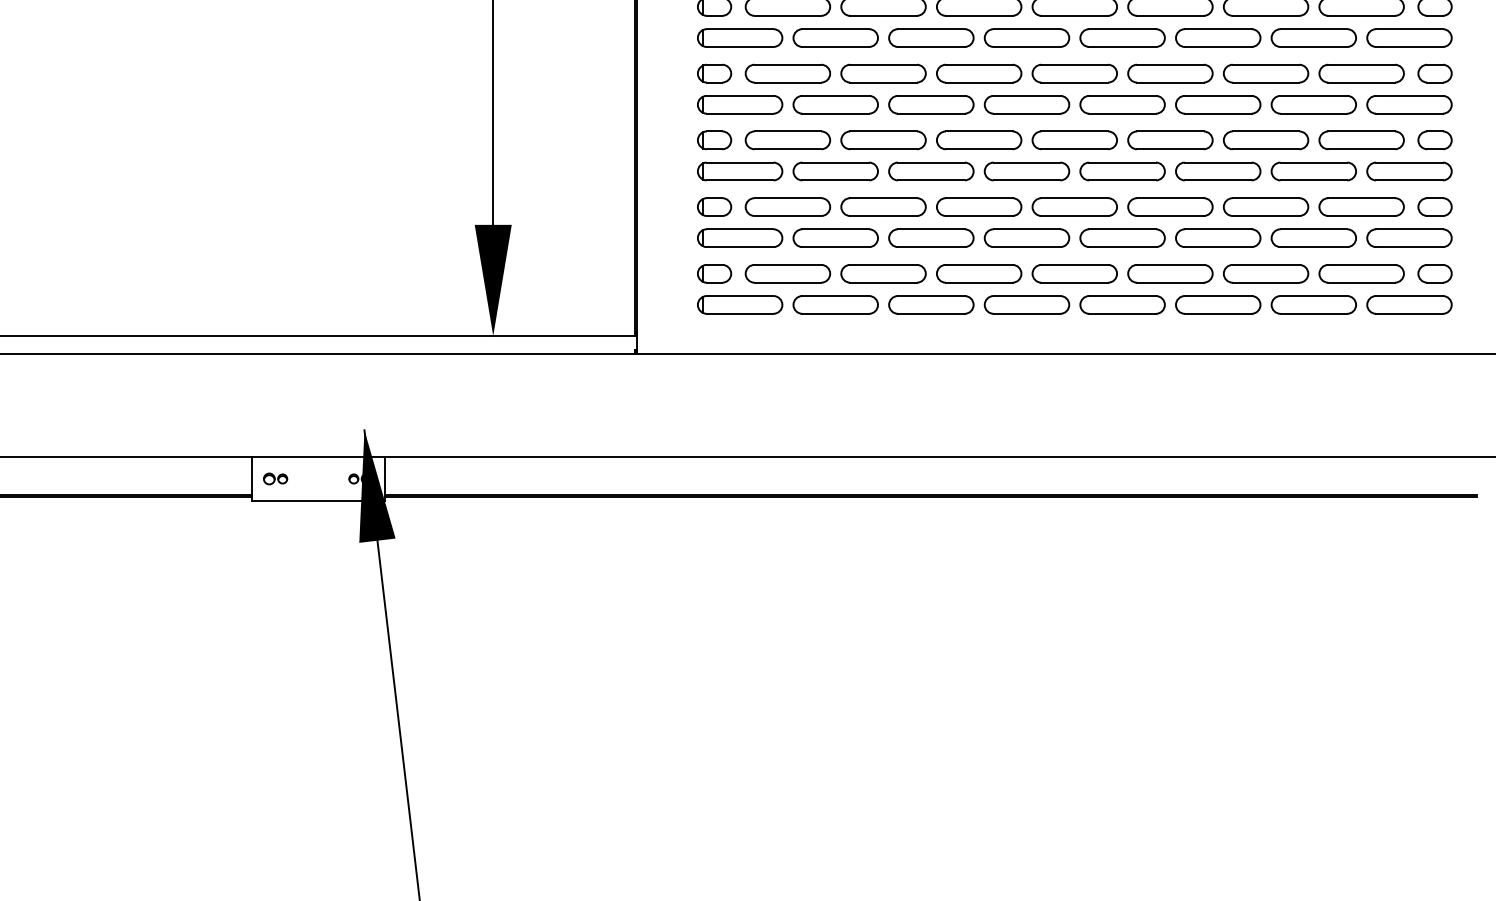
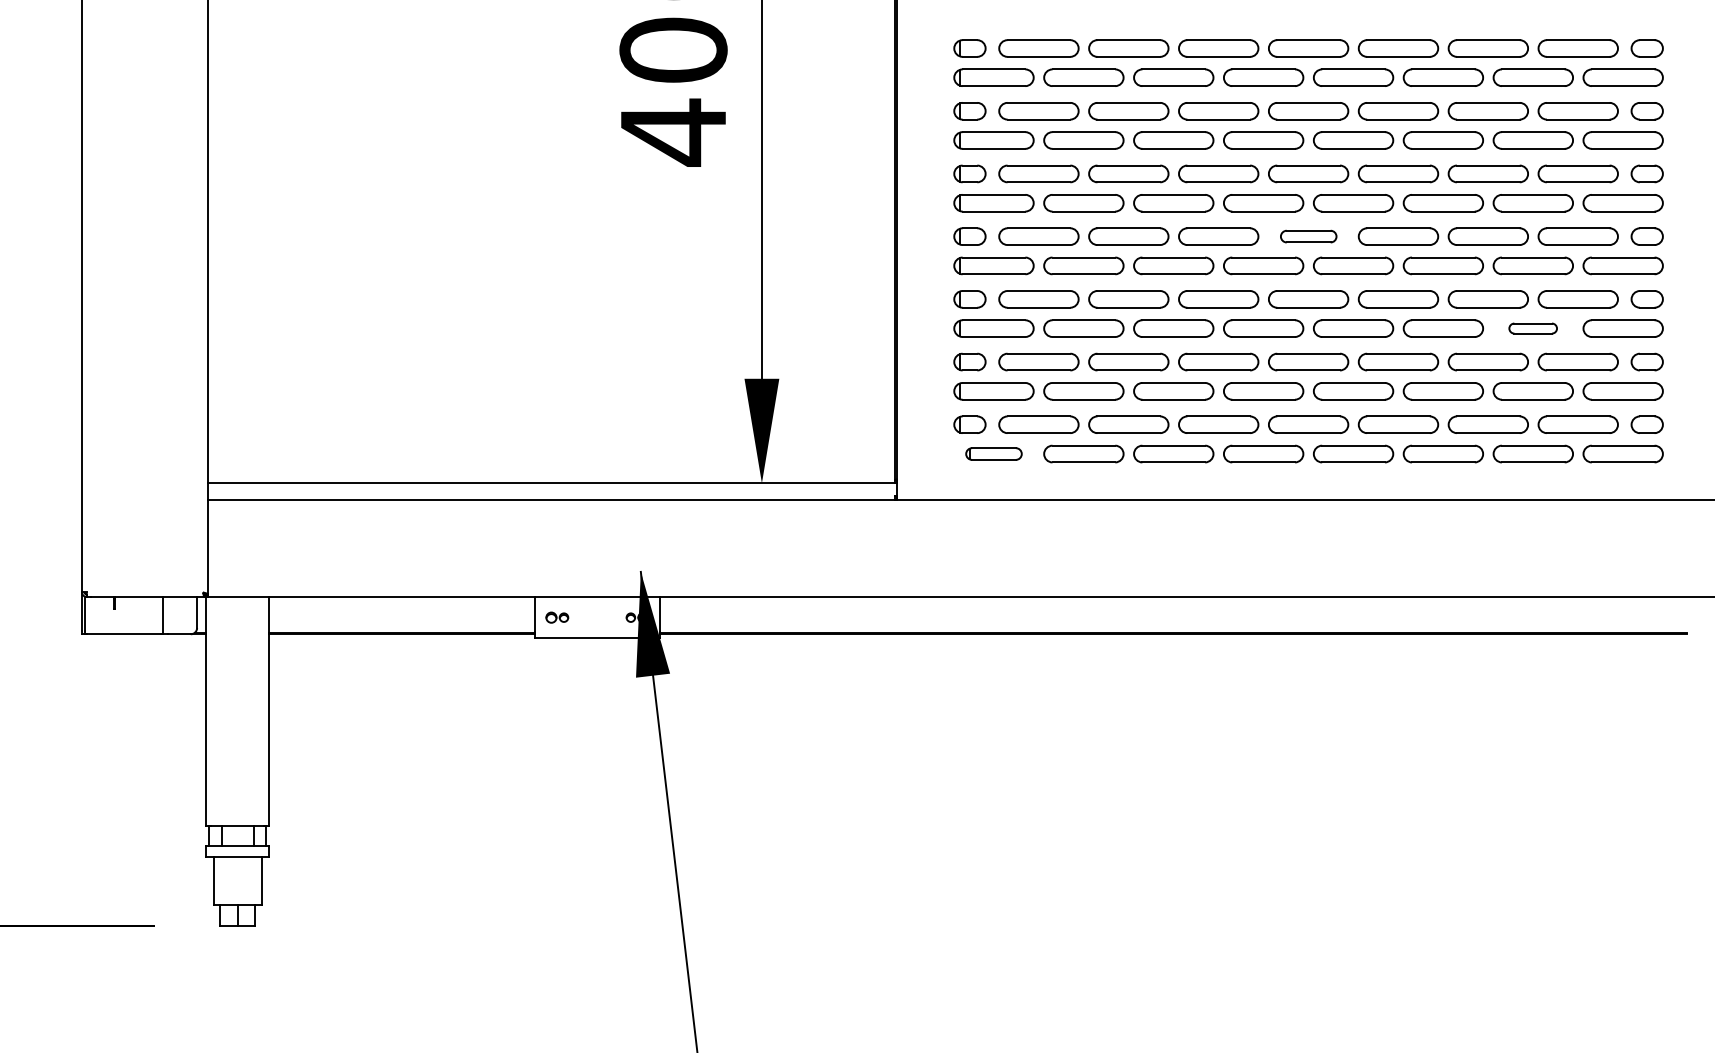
part: (1074, 73) -> (1308, 236), size x0.7
part: (1312, 171) -> (1532, 328), size x0.6
part: (739, 304) -> (993, 453), size x0.7

